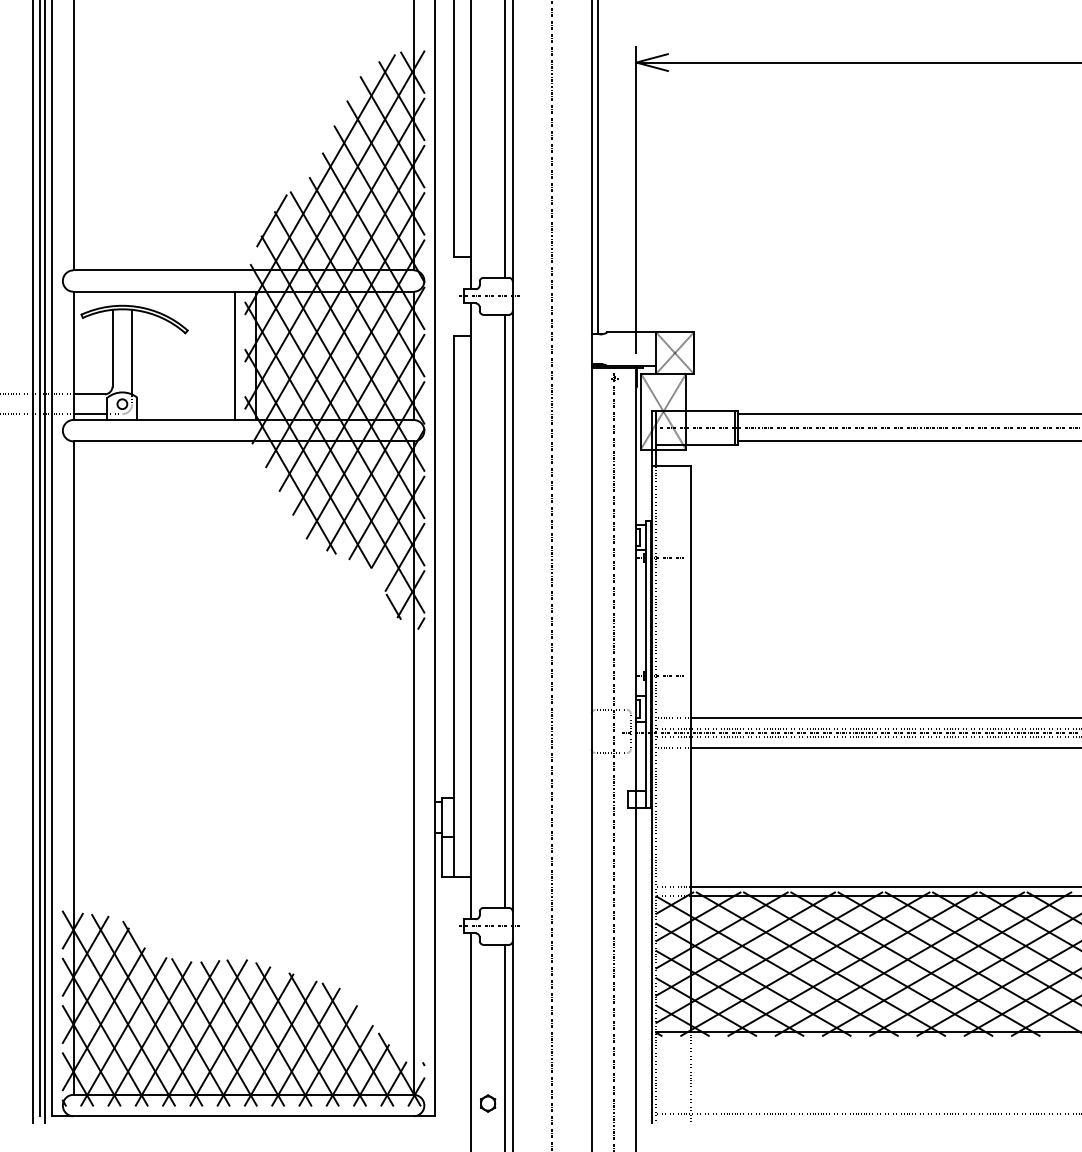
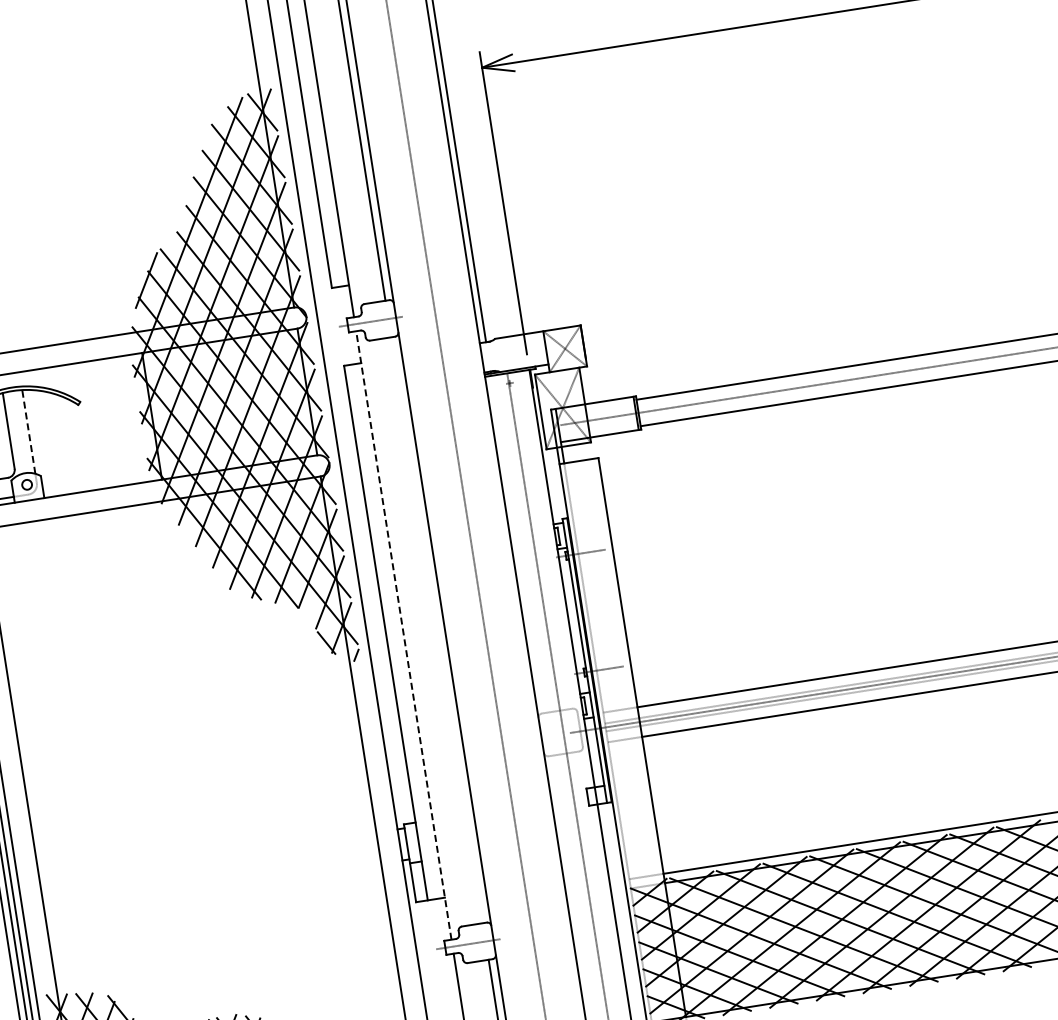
line: (132, 351) -> (28, 431), solid -> dashed
line: (235, 355) -> (131, 419), removed
line: (504, 610) -> (436, 629), removed
line: (471, 611) -> (404, 635), solid -> dashed

